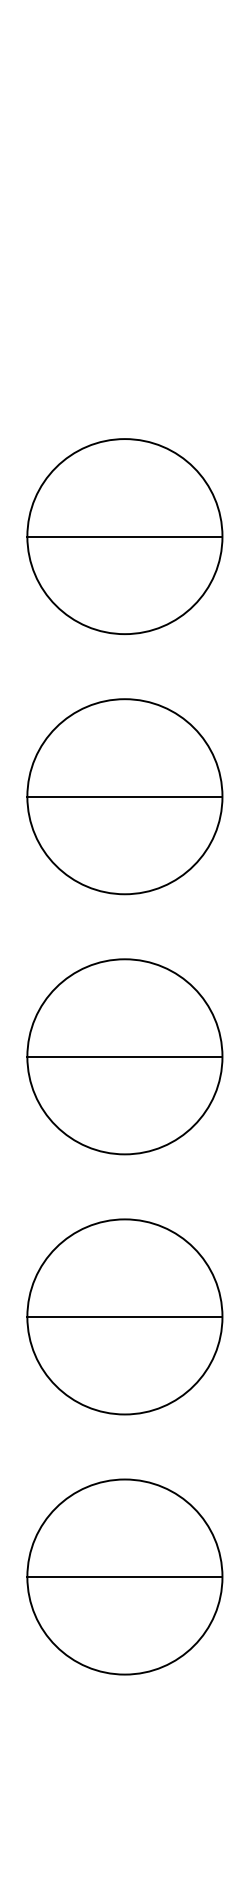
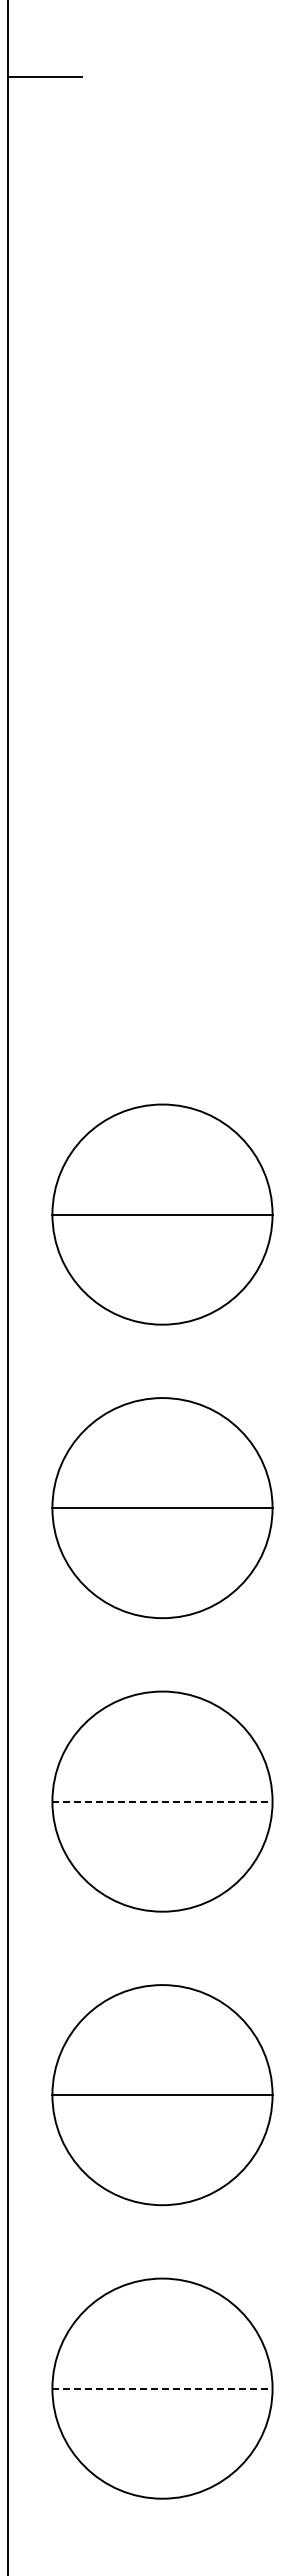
line: (124, 1056) -> (162, 1801), solid -> dashed
line: (124, 1576) -> (162, 2388), solid -> dashed

